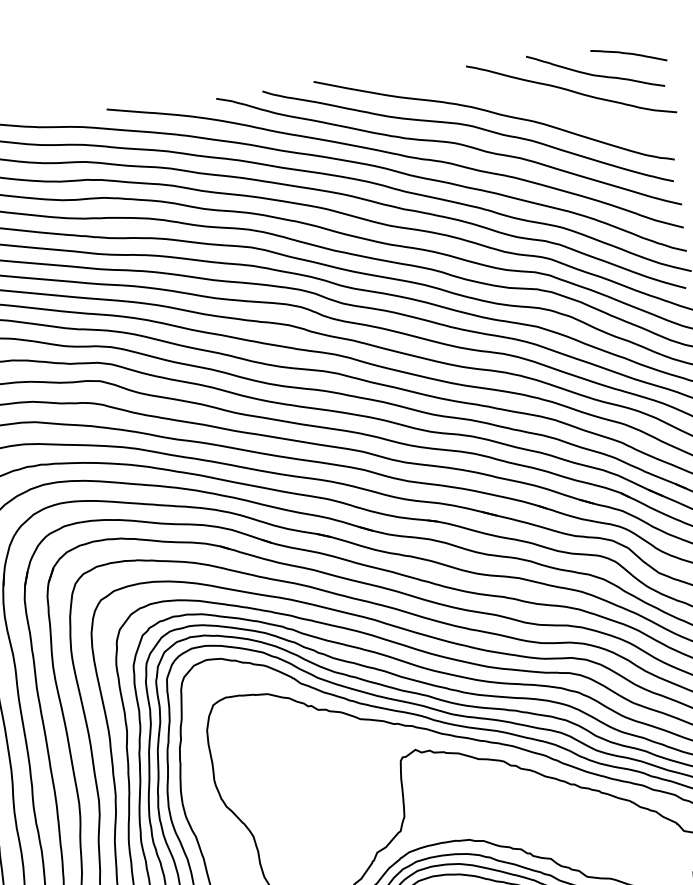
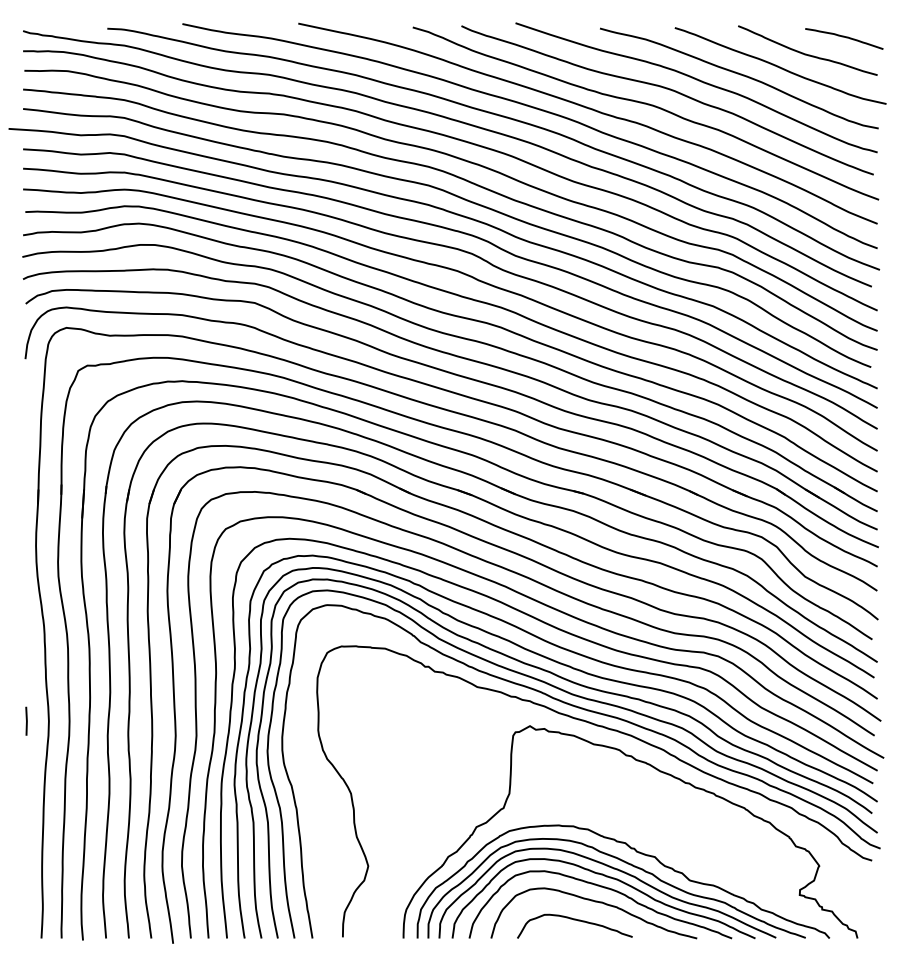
curve: (534, 103) -> (740, 75), added

